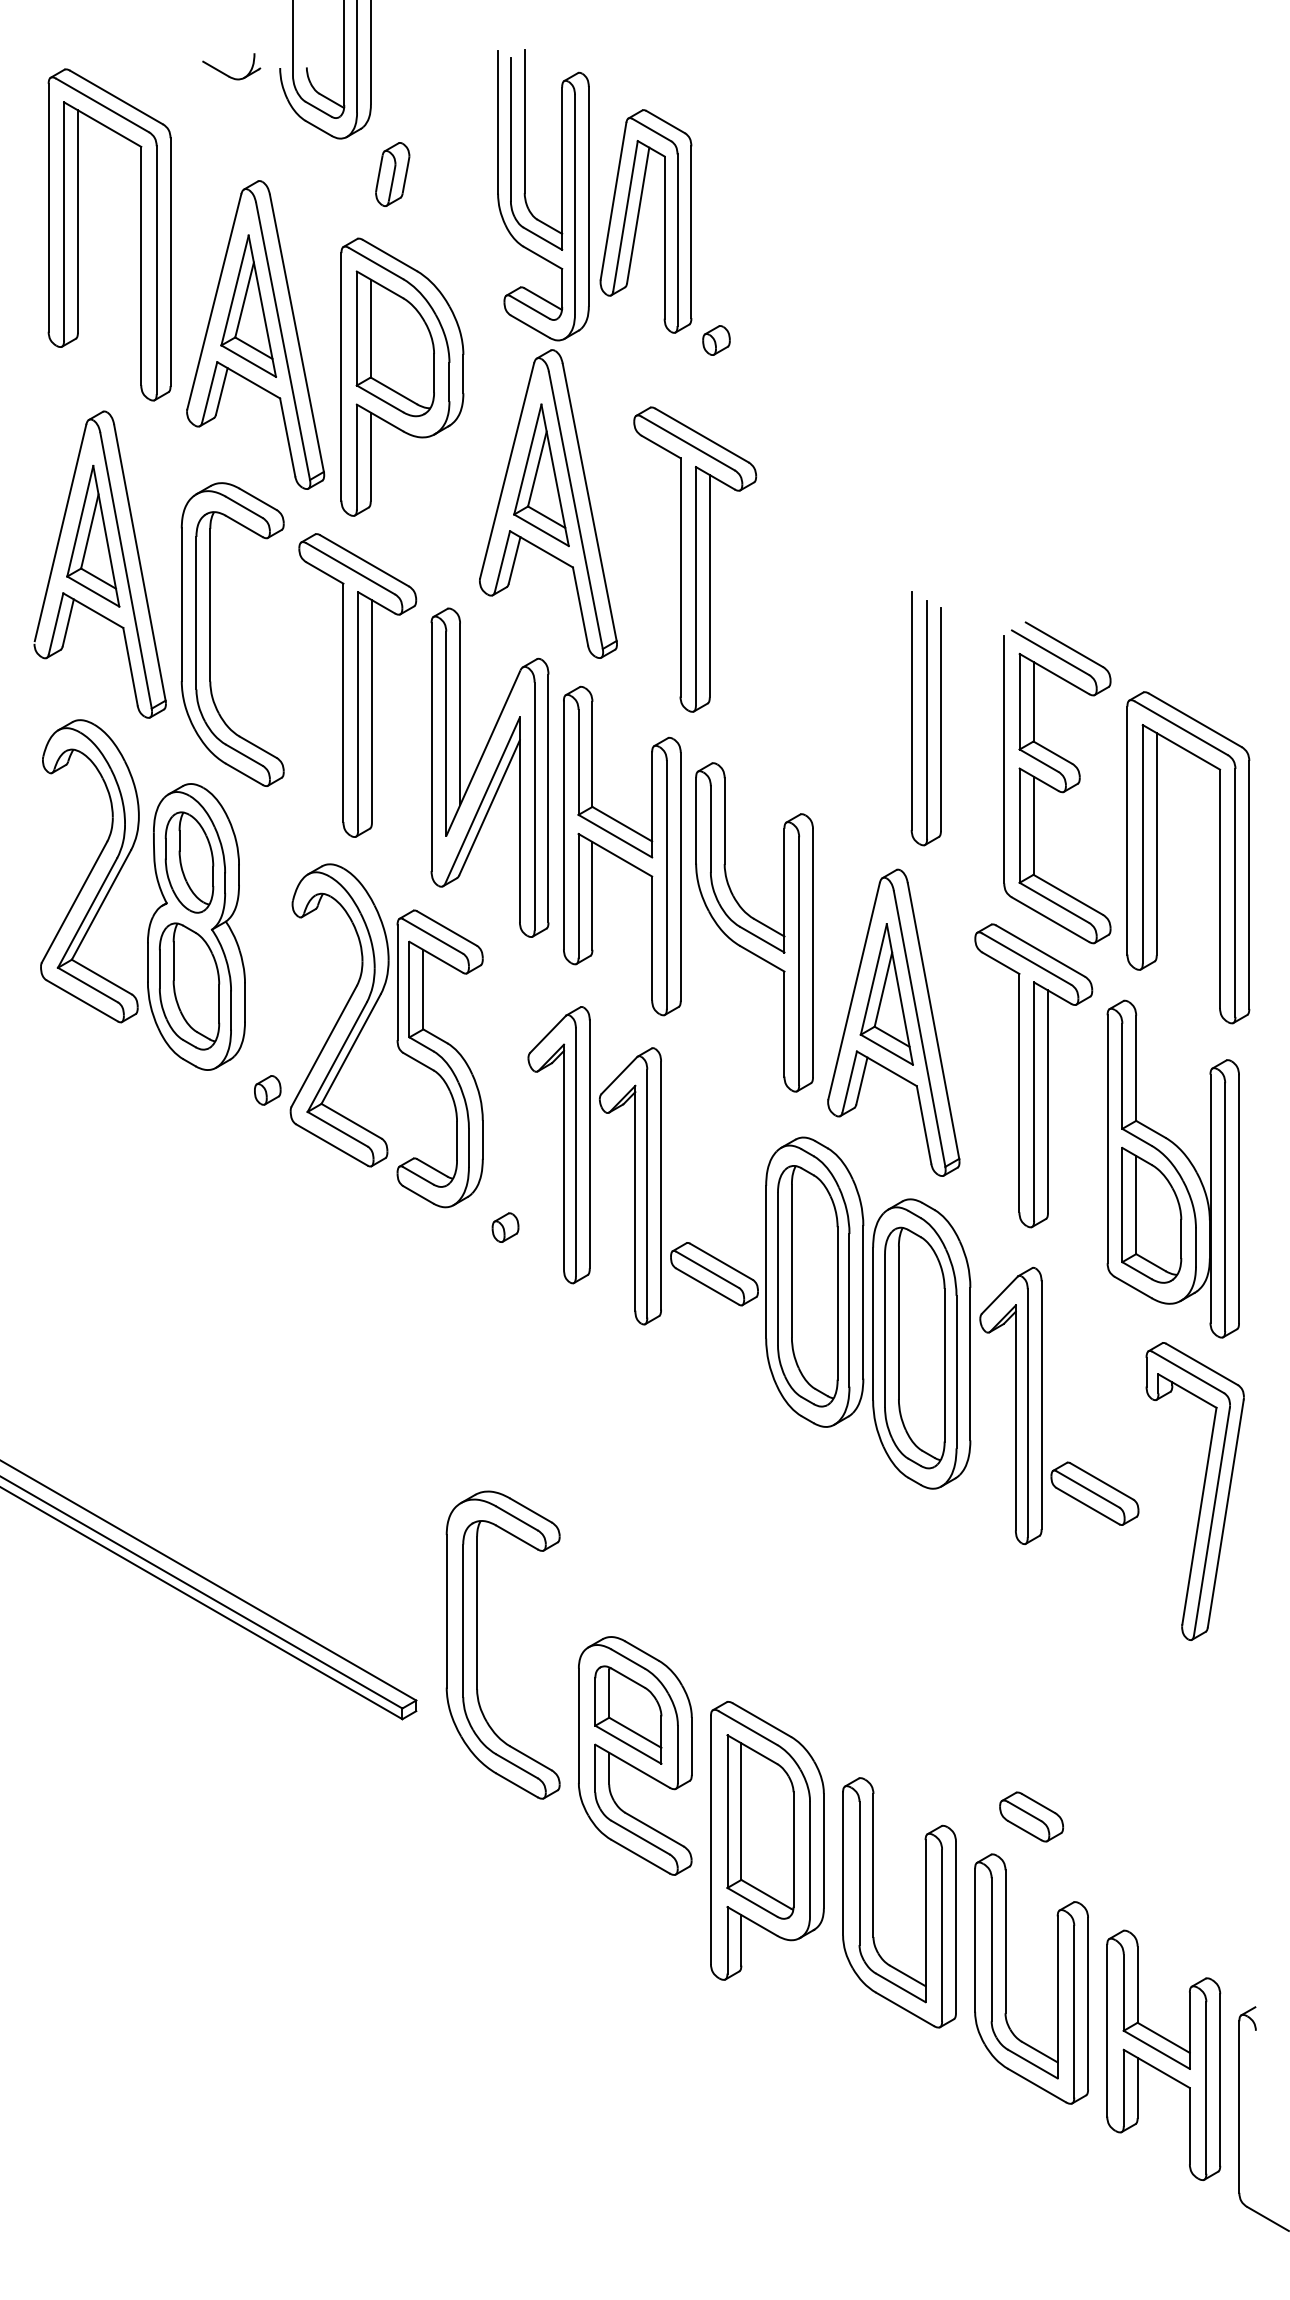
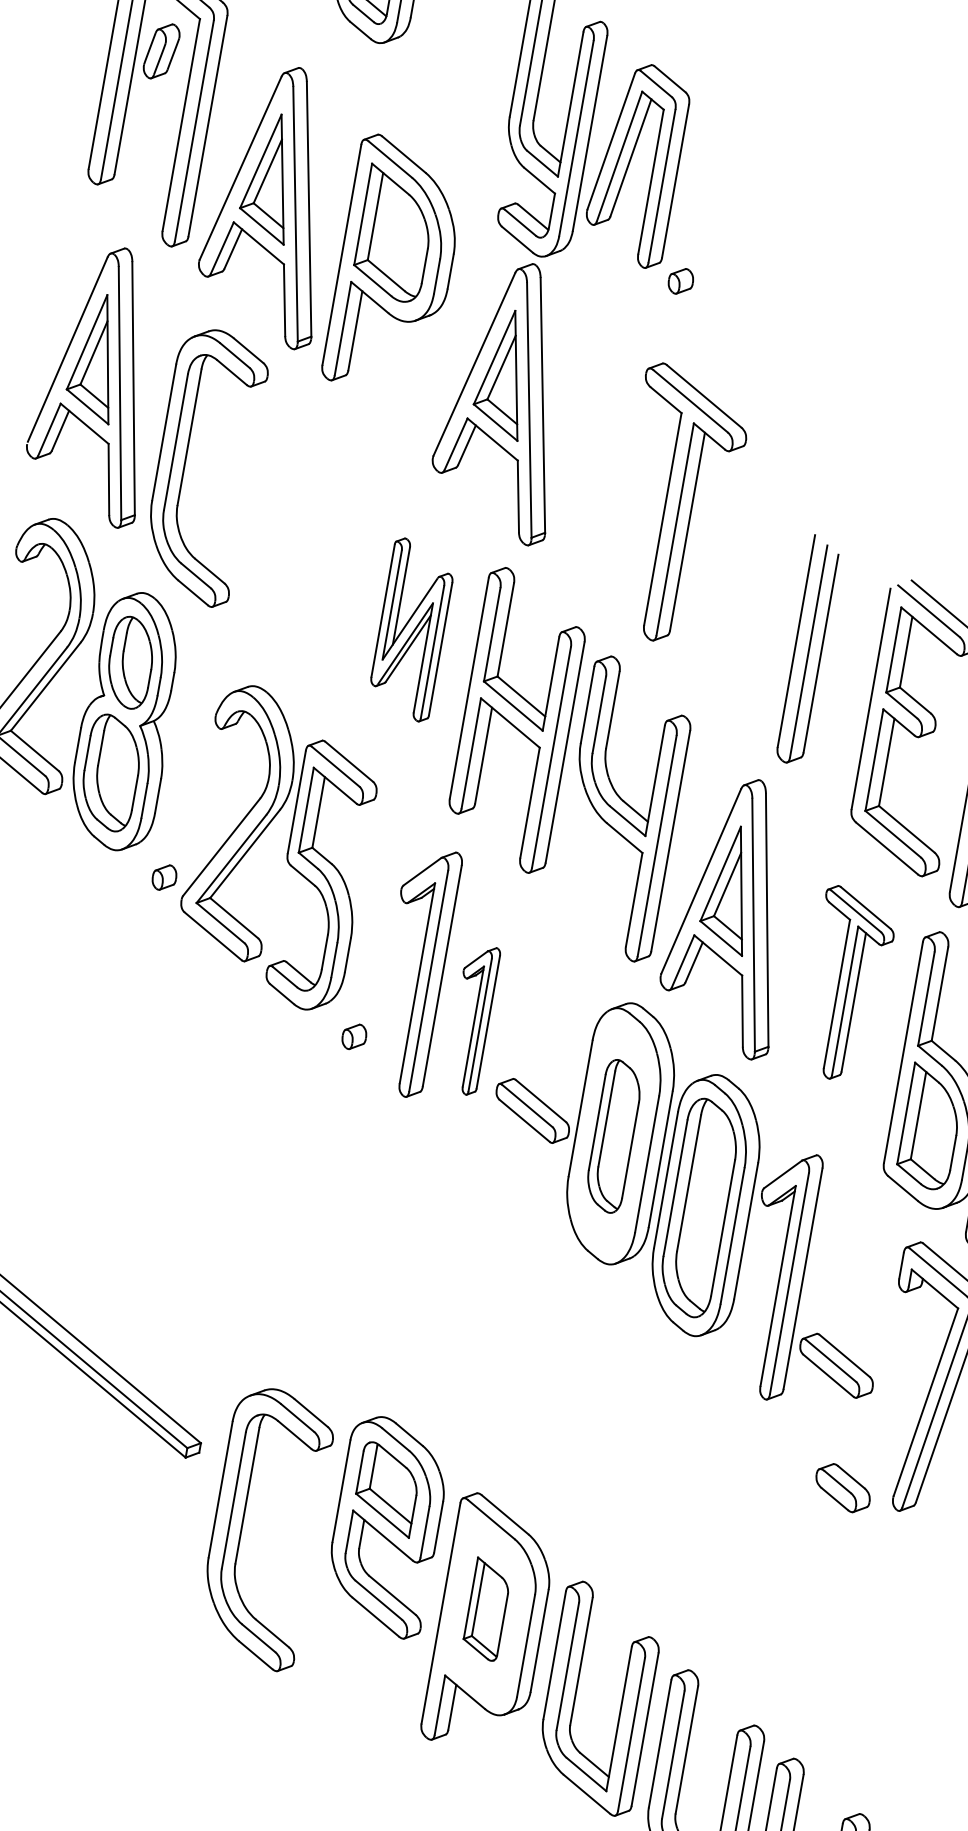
part: (392, 174) -> (161, 51), moved
part: (695, 559) -> (678, 505), moved
part: (357, 685) -> (307, 531), removed
part: (489, 772) -> (411, 629), size x0.6
part: (1033, 1075) -> (847, 984), size x0.7
part: (630, 1186) -> (471, 1019), size x0.6
part: (807, 1286) -> (613, 1136), size x0.7
part: (477, 1644) -> (242, 1523), moved
part: (1031, 1816) -> (843, 1487), moved
part: (760, 1826) -> (487, 1609), size x0.6

